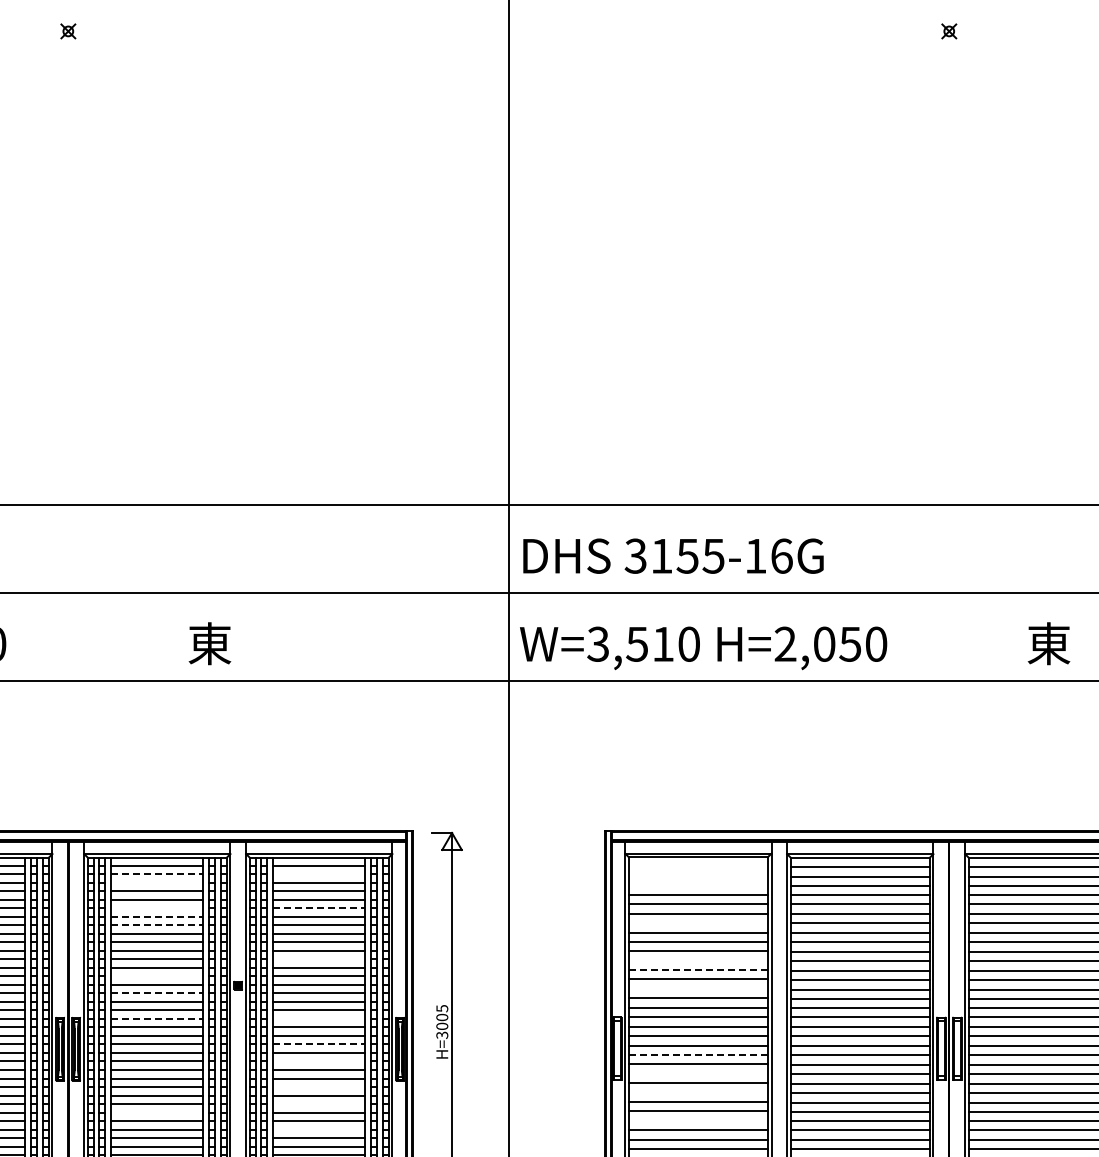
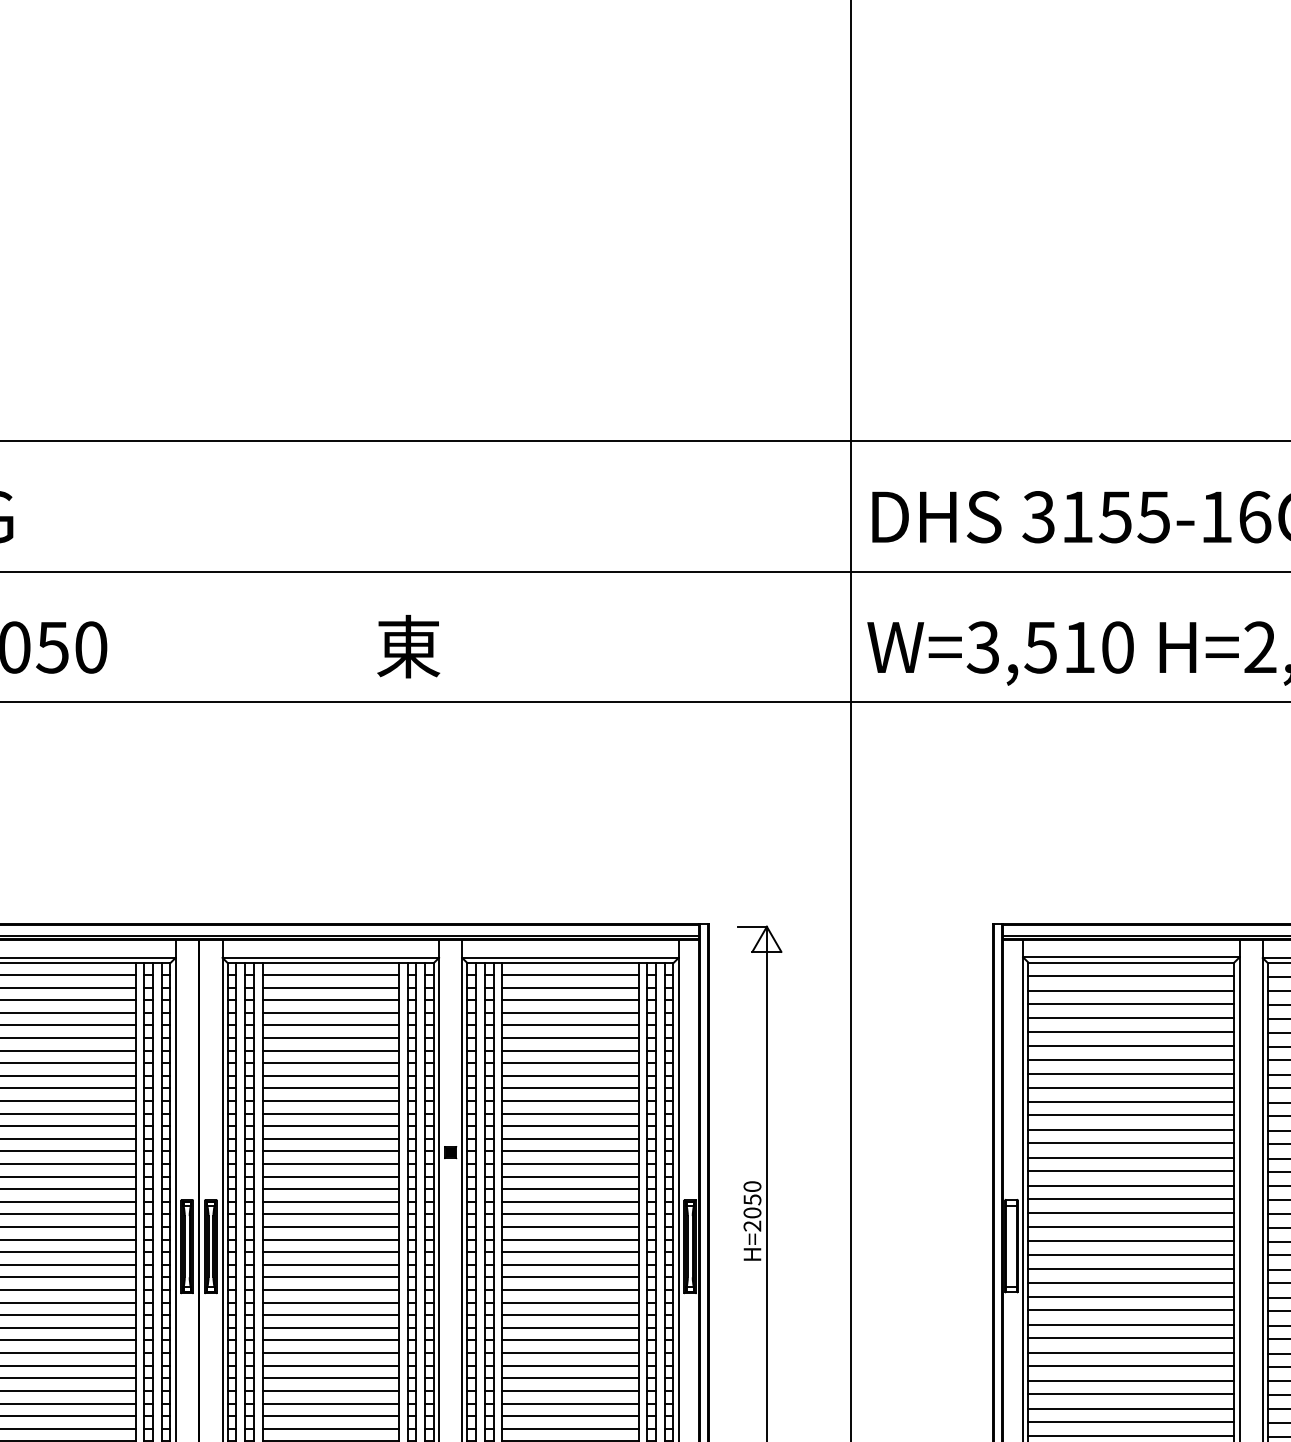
line: (697, 866) -> (1130, 976), added
line: (157, 874) -> (331, 988), dashed -> solid
line: (319, 874) -> (570, 988), added
line: (697, 876) -> (1130, 991), added
line: (157, 882) -> (331, 1000), added
line: (697, 885) -> (1130, 1004), added
line: (157, 908) -> (331, 1038), added
line: (319, 908) -> (570, 1038), dashed -> solid
line: (157, 916) -> (331, 1050), dashed -> solid
line: (697, 922) -> (1130, 1059), added
line: (157, 925) -> (331, 1063), dashed -> solid
line: (319, 959) -> (570, 1113), added
line: (697, 960) -> (1130, 1115), added
line: (698, 970) -> (1131, 1130), dashed -> solid
line: (157, 976) -> (331, 1139), added
line: (697, 989) -> (1130, 1158), added
line: (157, 993) -> (331, 1164), dashed -> solid
line: (157, 1018) -> (331, 1201), dashed -> solid
line: (319, 1018) -> (570, 1201), added
text: (442, 1021) -> (752, 1205), H=3005 -> H=2050
line: (319, 1044) -> (570, 1239), dashed -> solid
line: (698, 1054) -> (1131, 1254), dashed -> solid
line: (319, 1061) -> (570, 1264), added
line: (697, 1073) -> (1130, 1282), added
line: (319, 1087) -> (570, 1303), added
line: (697, 1092) -> (1130, 1310), added
line: (319, 1104) -> (570, 1328), added
line: (157, 1112) -> (331, 1340), added
line: (697, 1120) -> (1130, 1352), added
line: (319, 1129) -> (570, 1365), added

